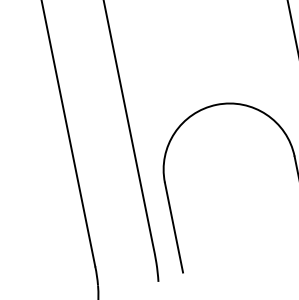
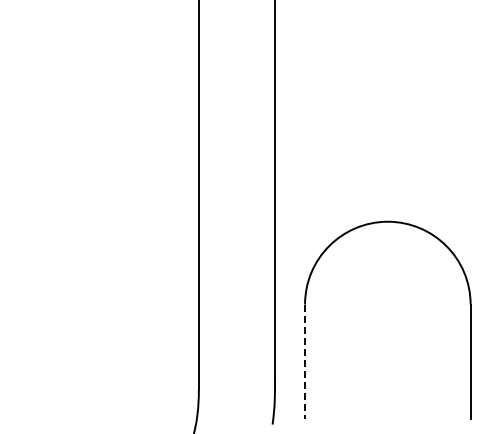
line: (174, 228) -> (305, 362), solid -> dashed

